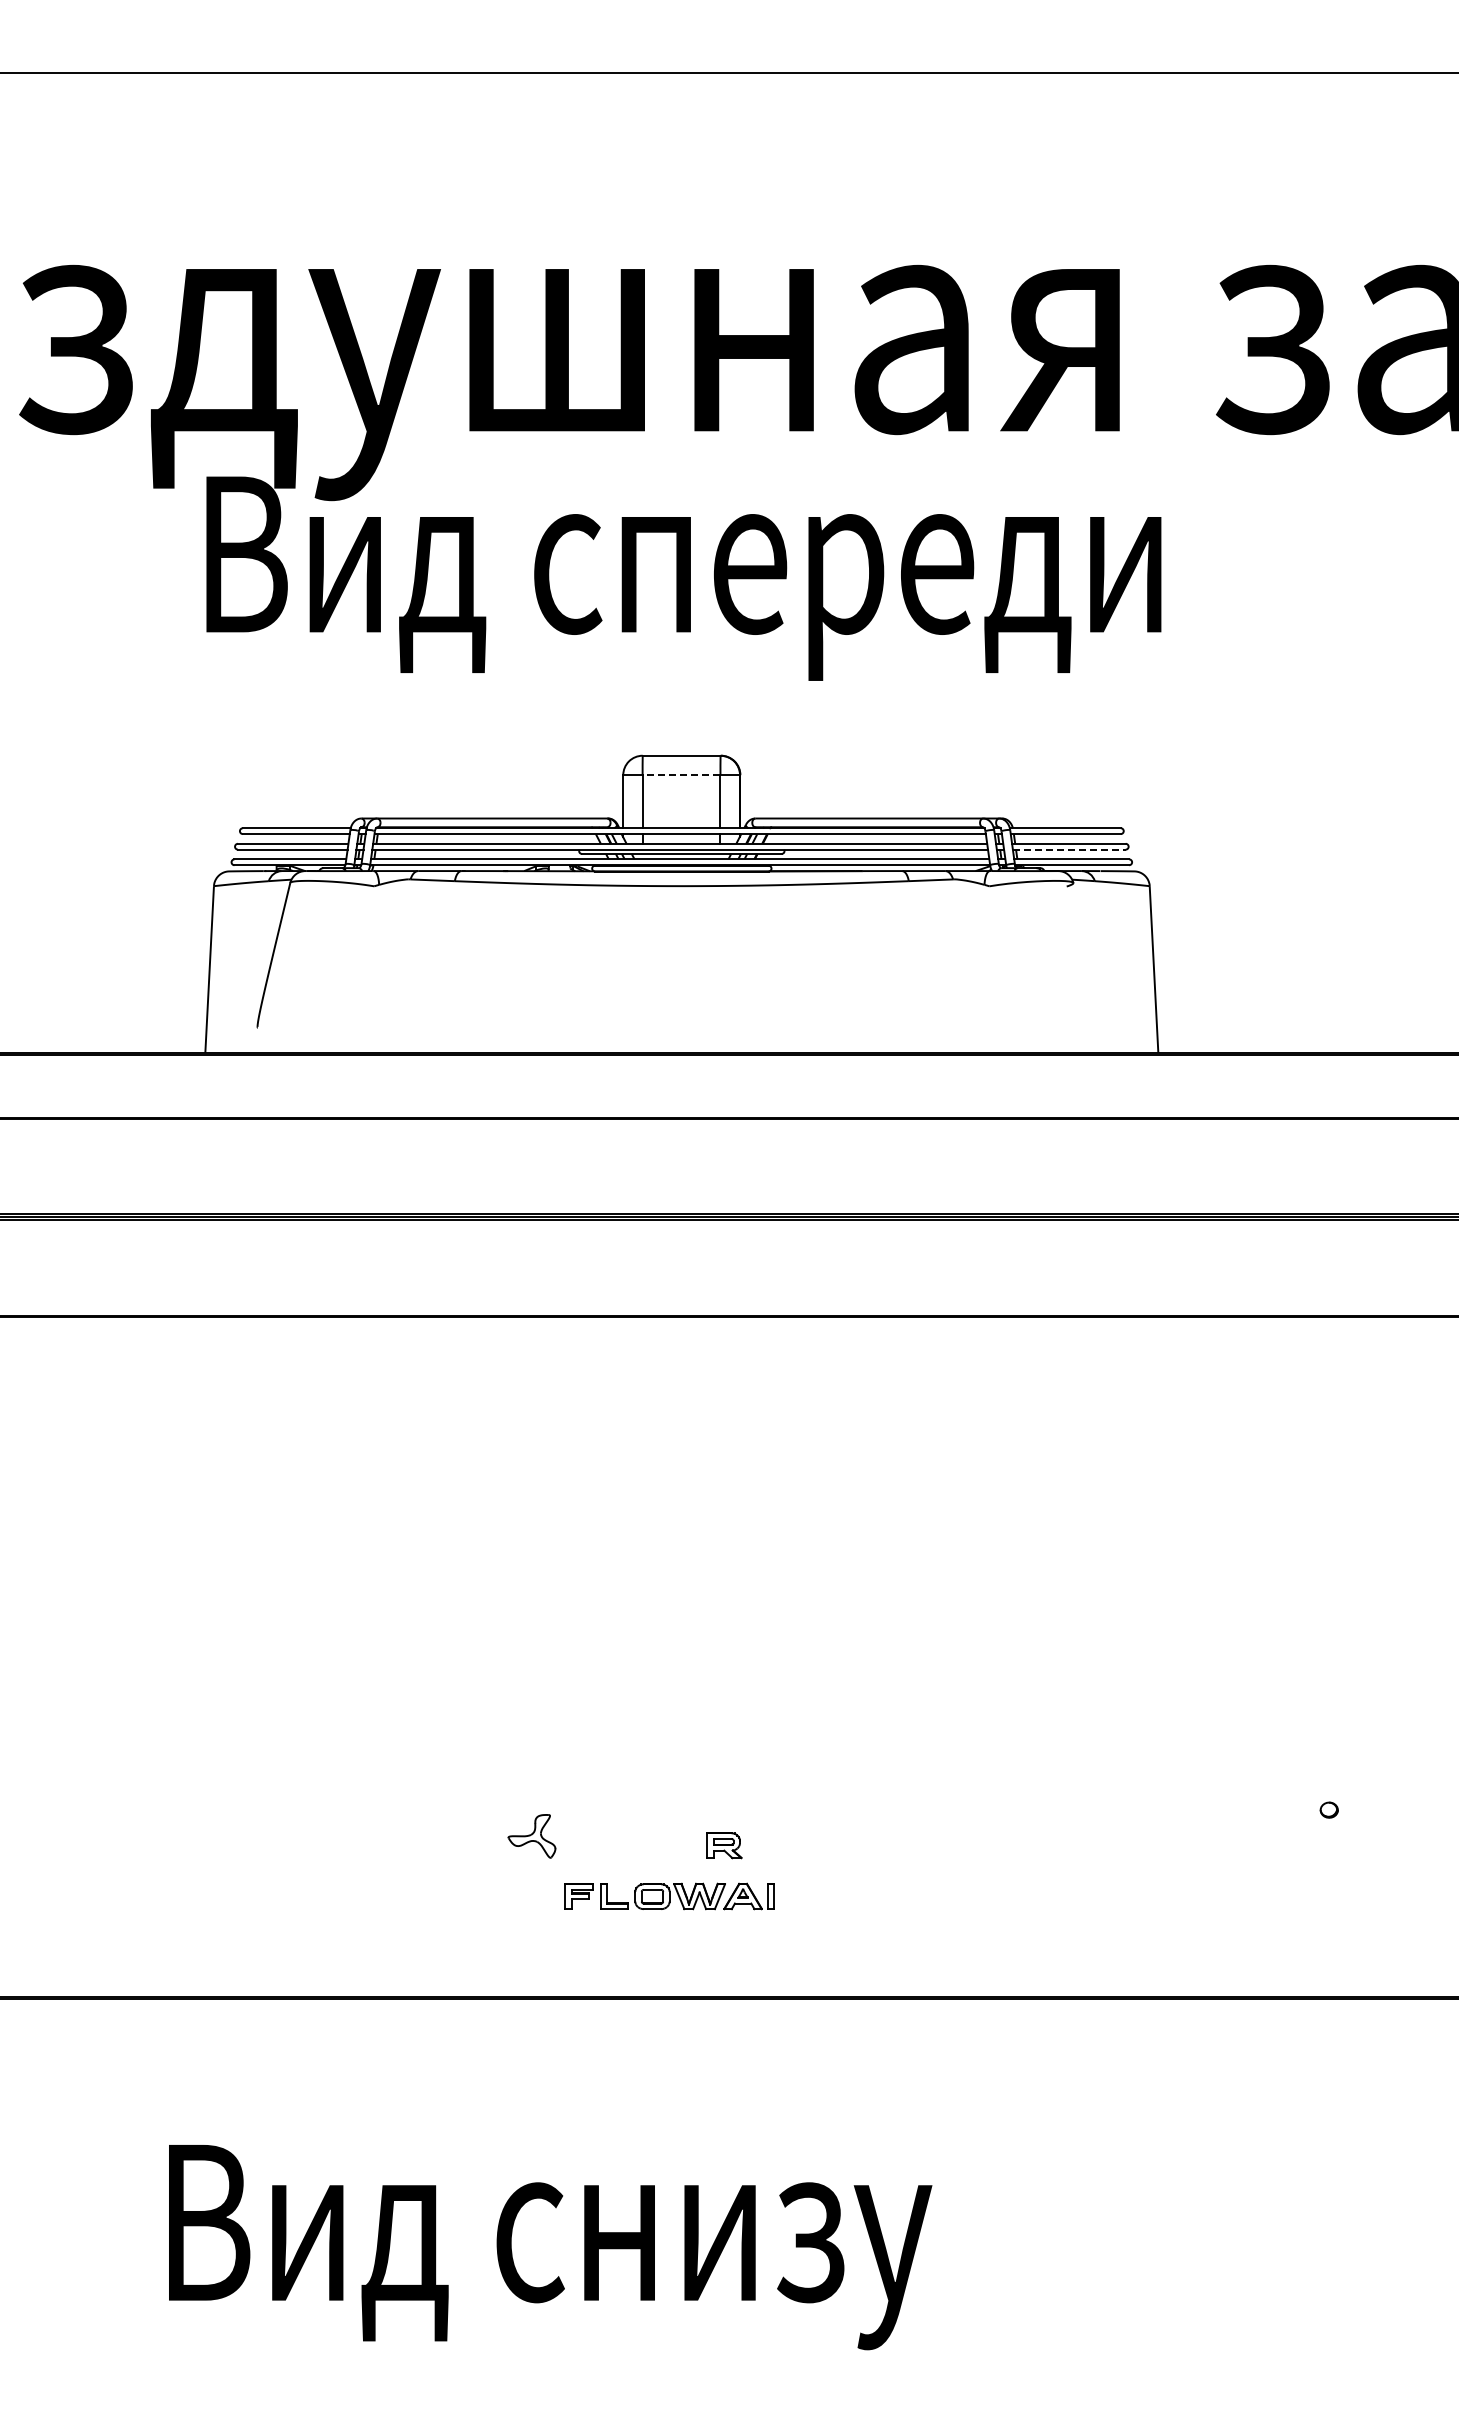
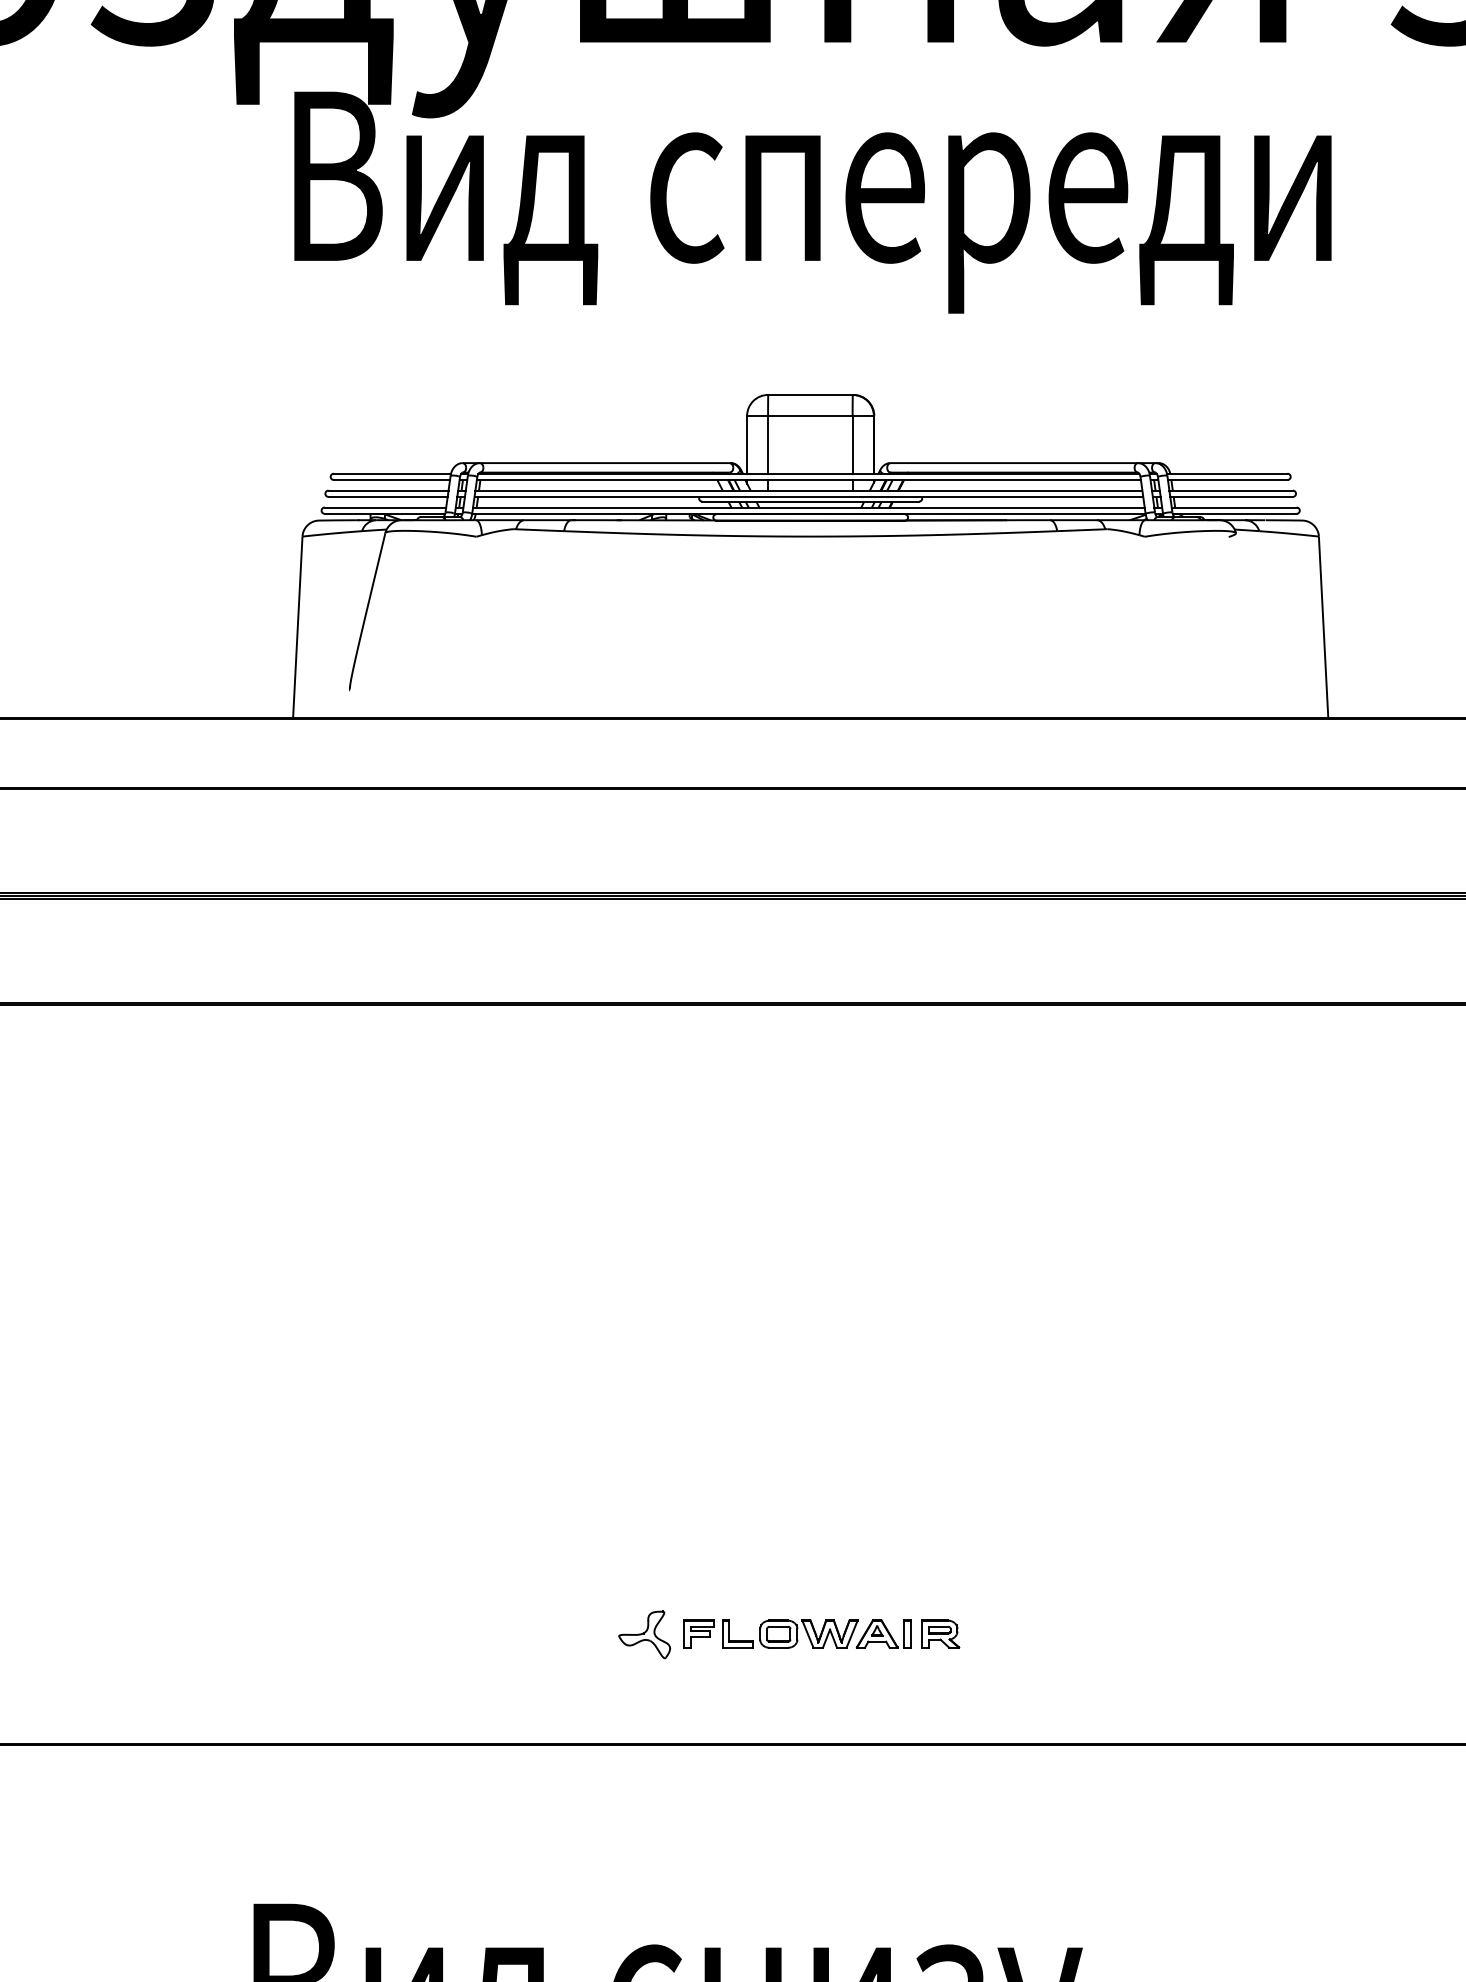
line: (681, 775) -> (810, 416), dashed -> solid
line: (1069, 849) -> (1231, 496), dashed -> solid
part: (531, 1836) -> (644, 1635), moved
part: (724, 1845) -> (940, 1634), moved

